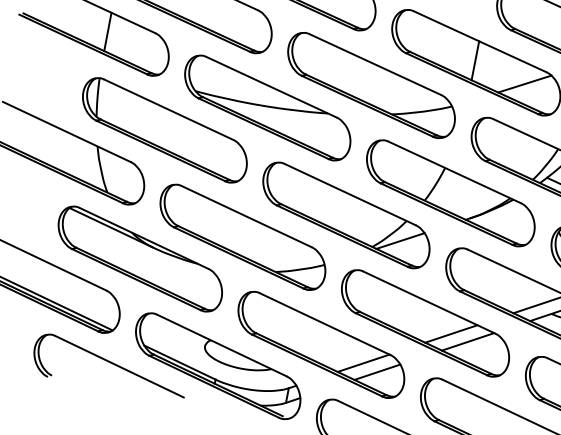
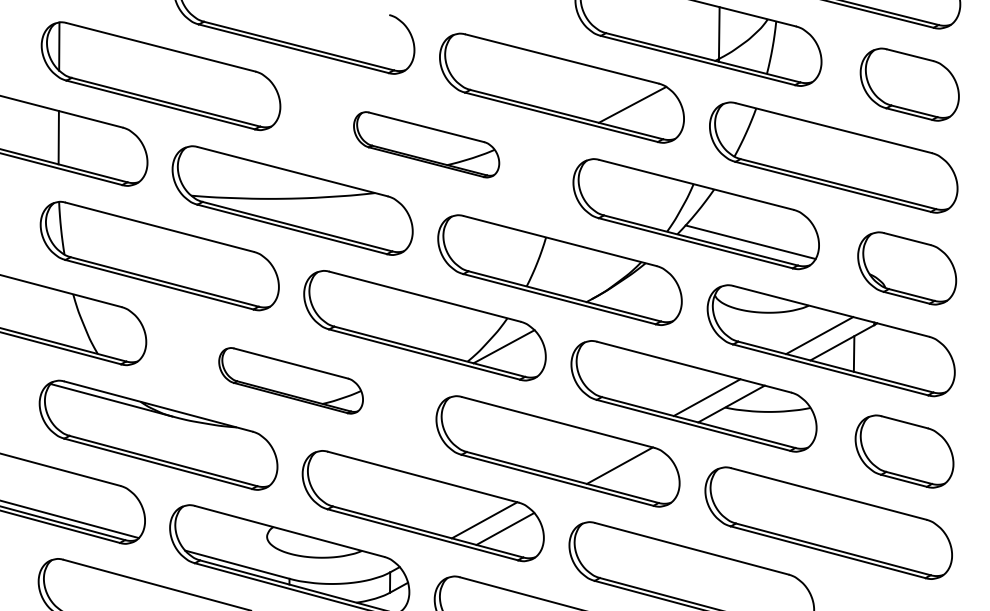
line: (475, 60) -> (560, 85), removed
part: (371, 85) -> (426, 144), size x0.6
part: (242, 237) -> (290, 380), size x0.6
line: (451, 334) -> (595, 459), removed

